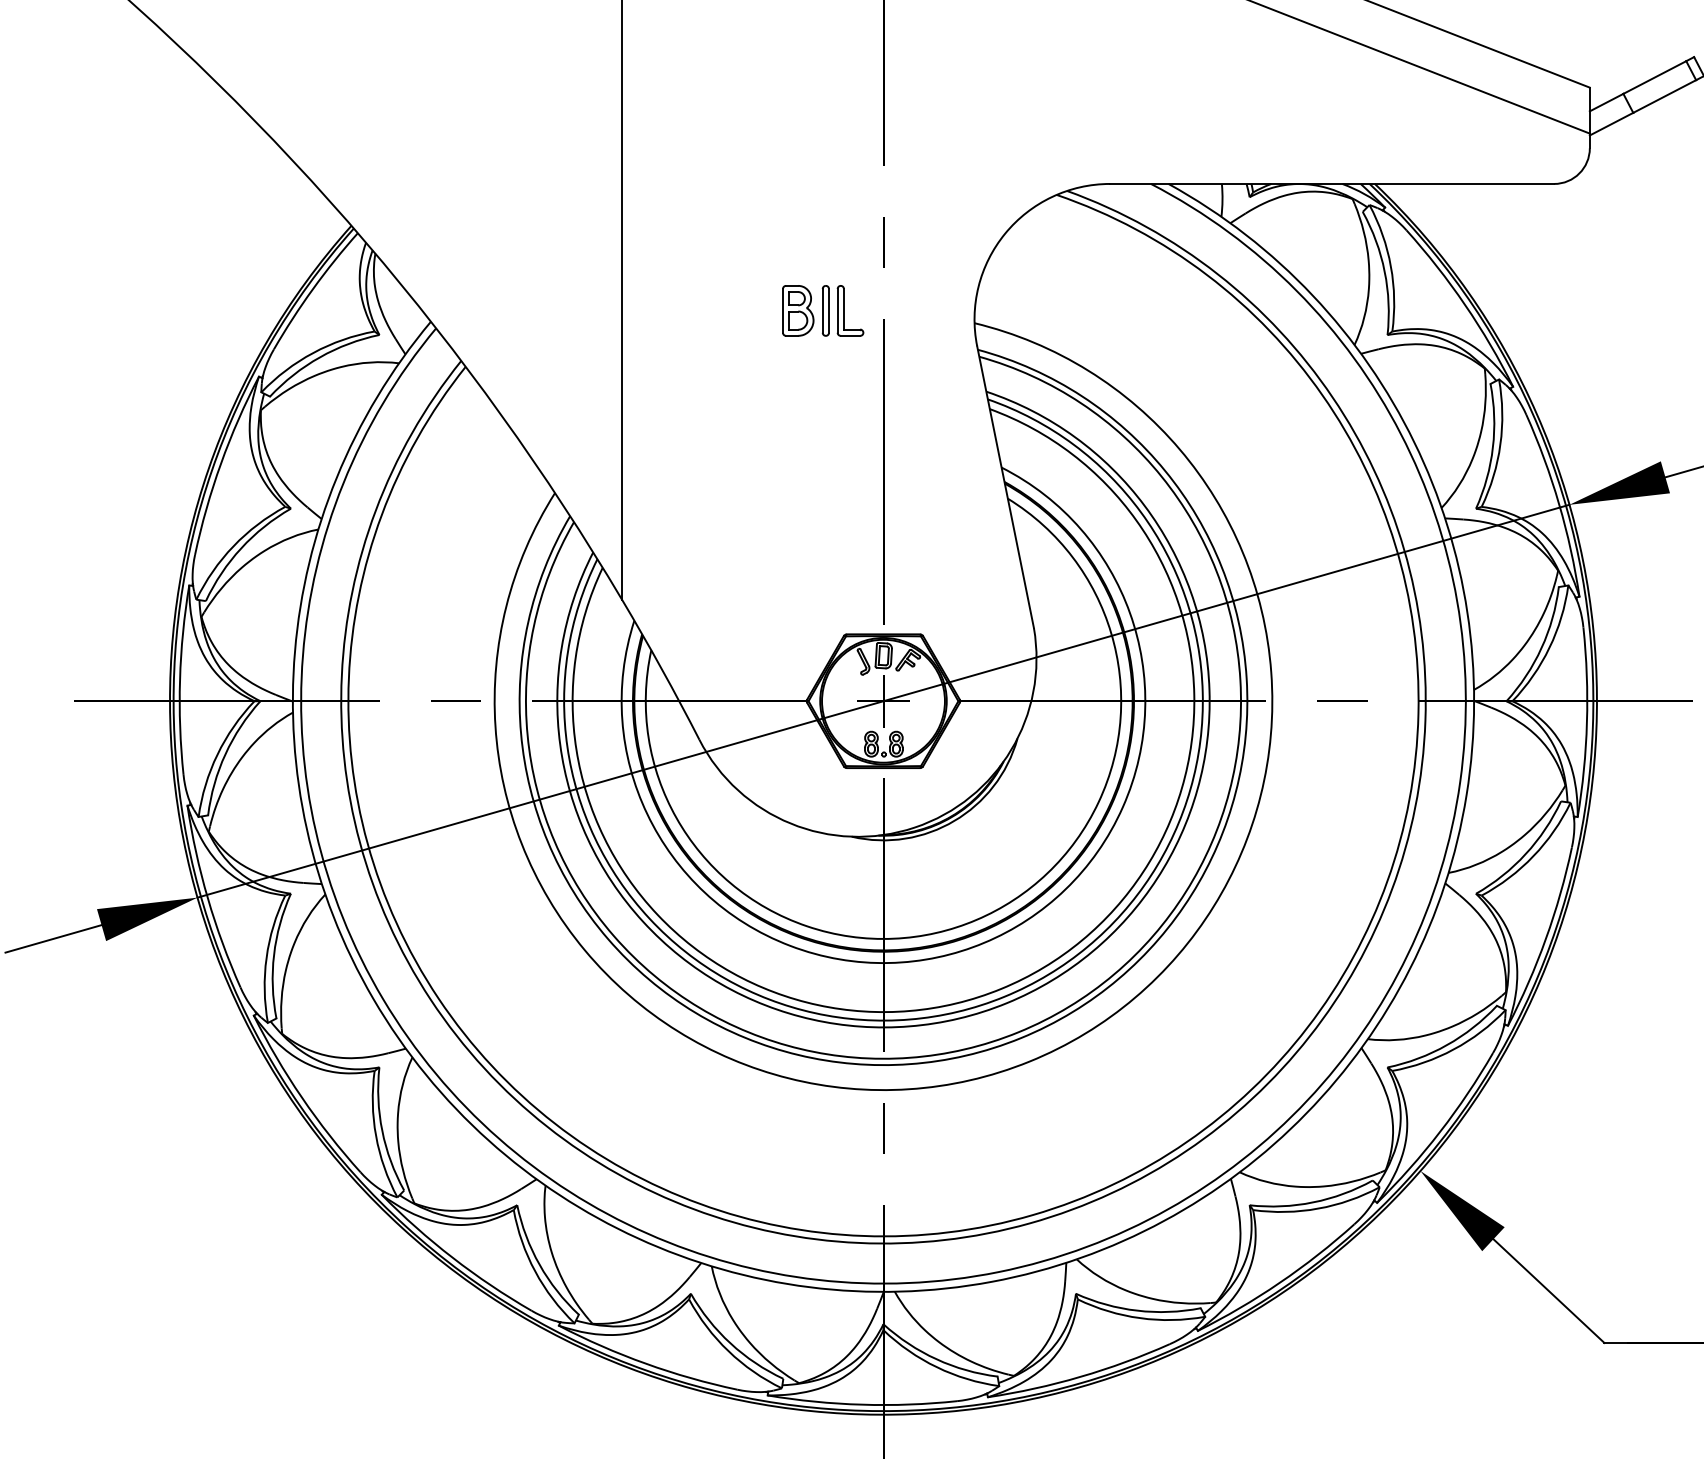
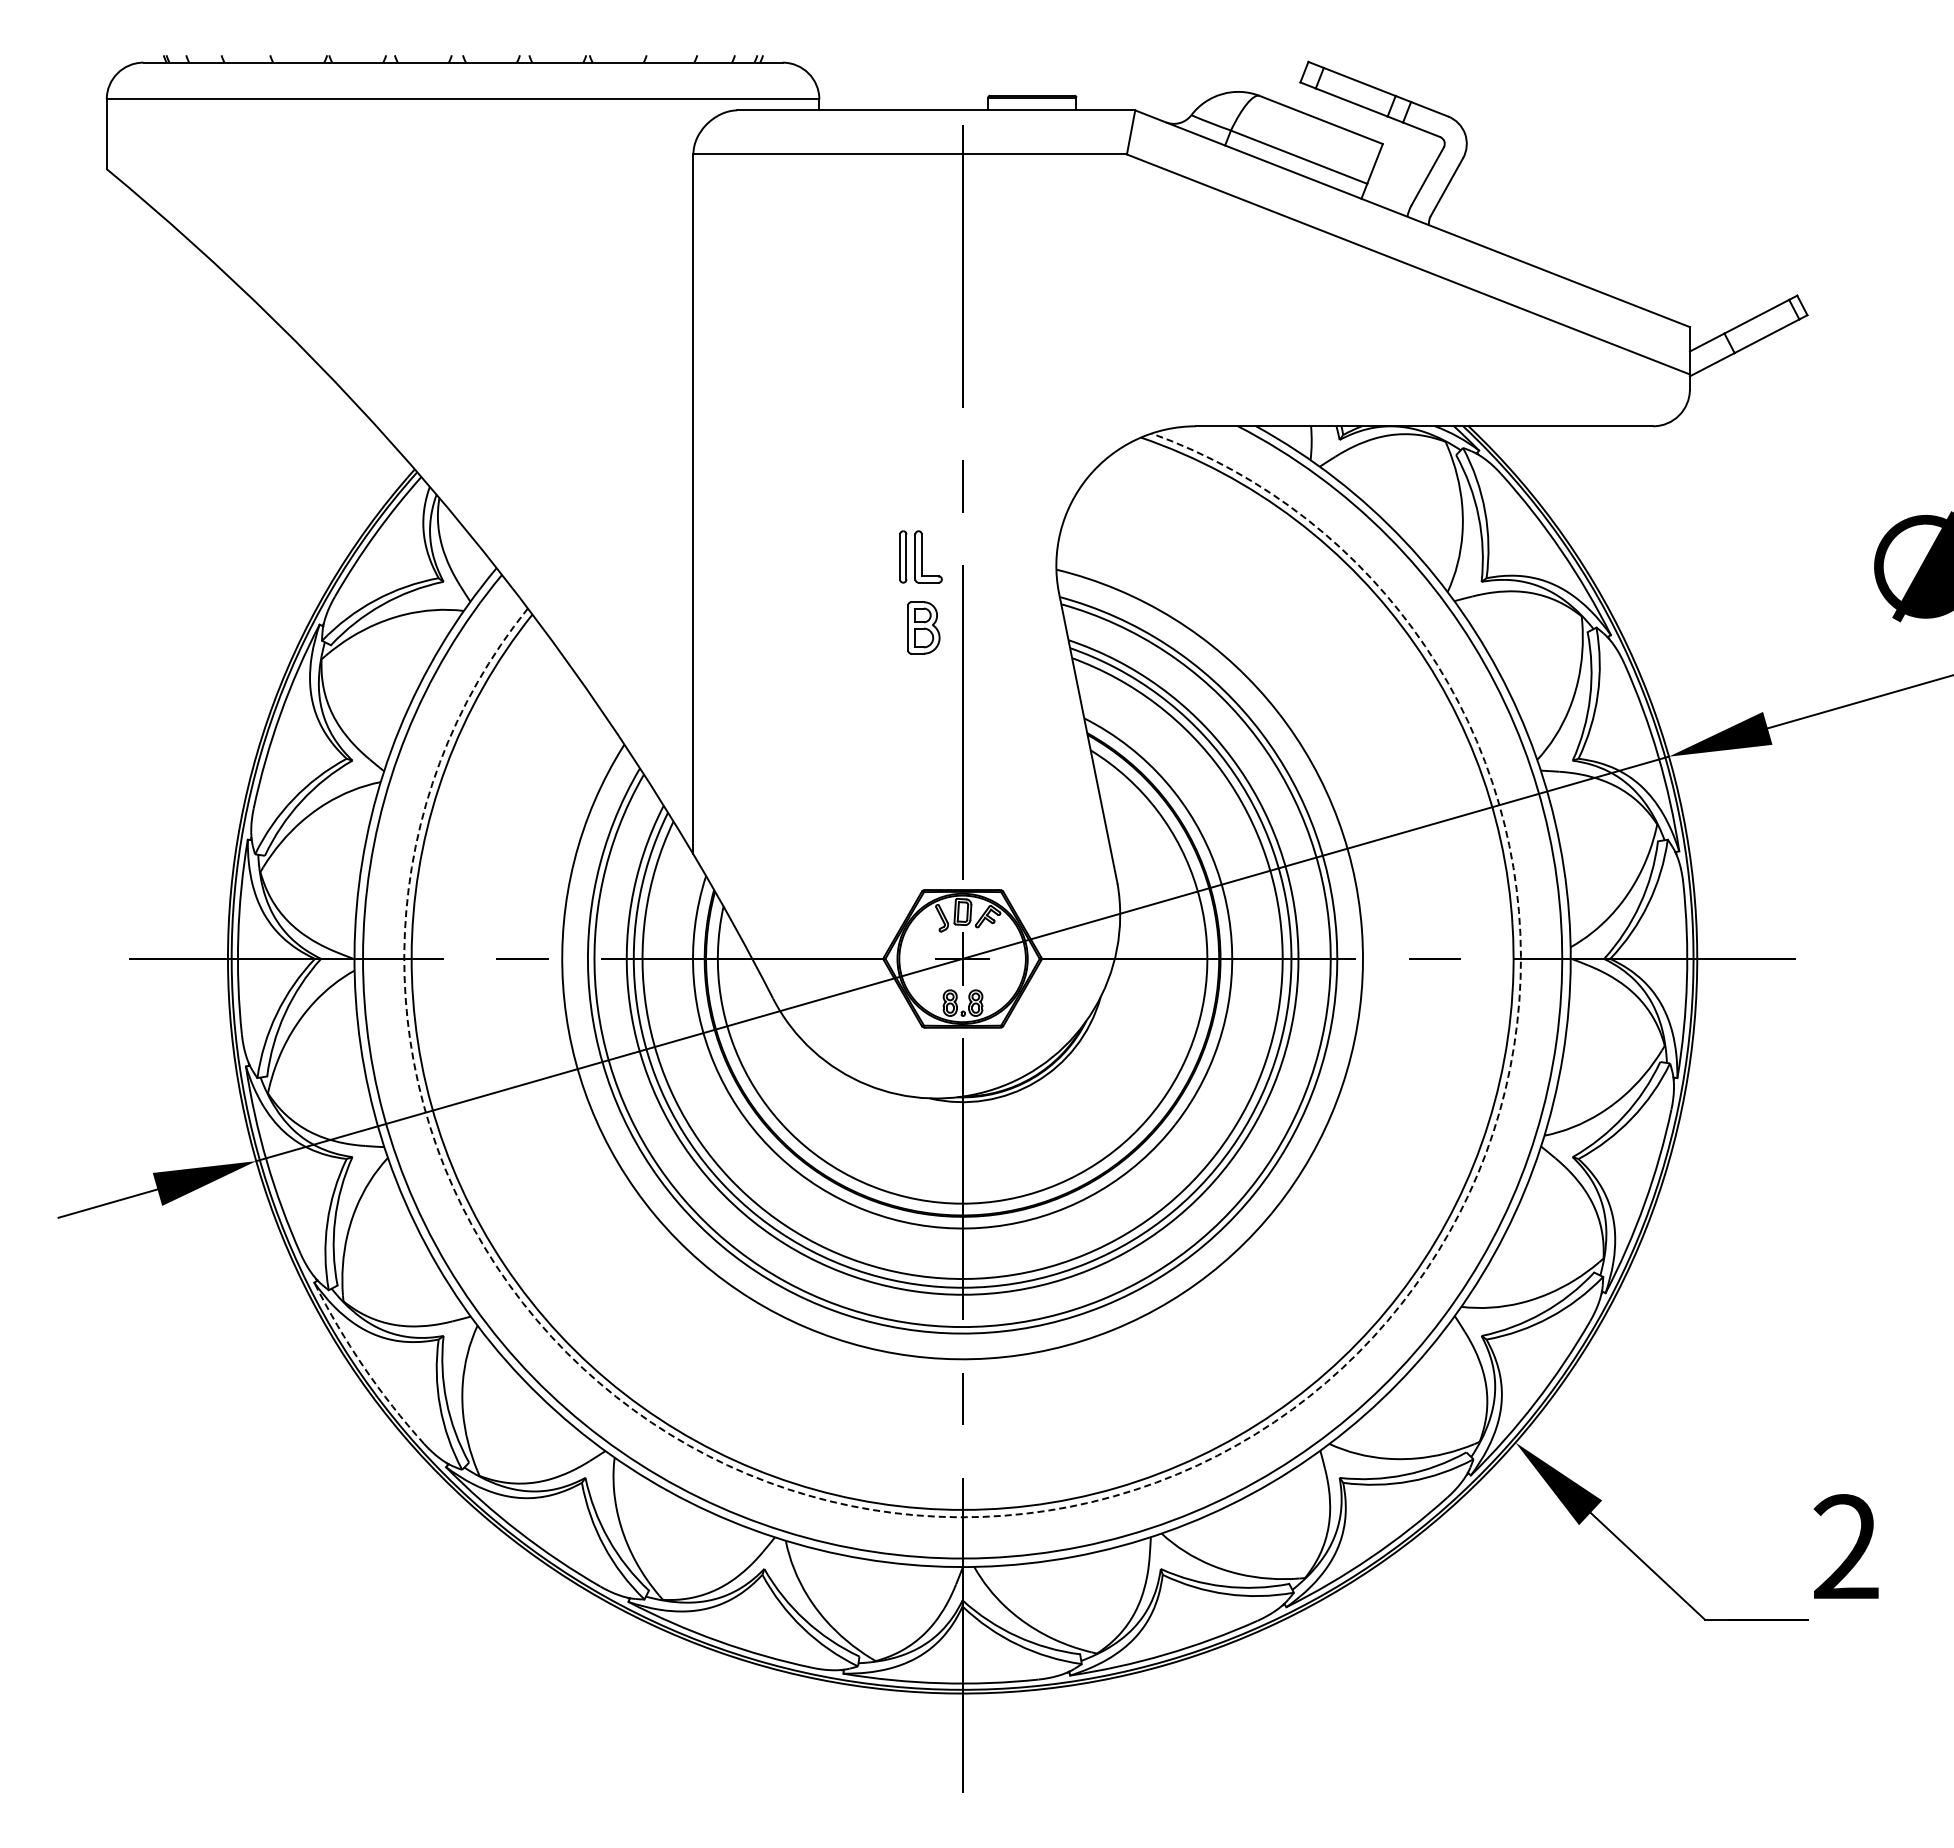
part: (797, 310) -> (923, 627), moved
arc: (301, 1097) -> (363, 1366), solid -> dashed
arc: (1030, 1223) -> (1113, 1496), solid -> dashed

